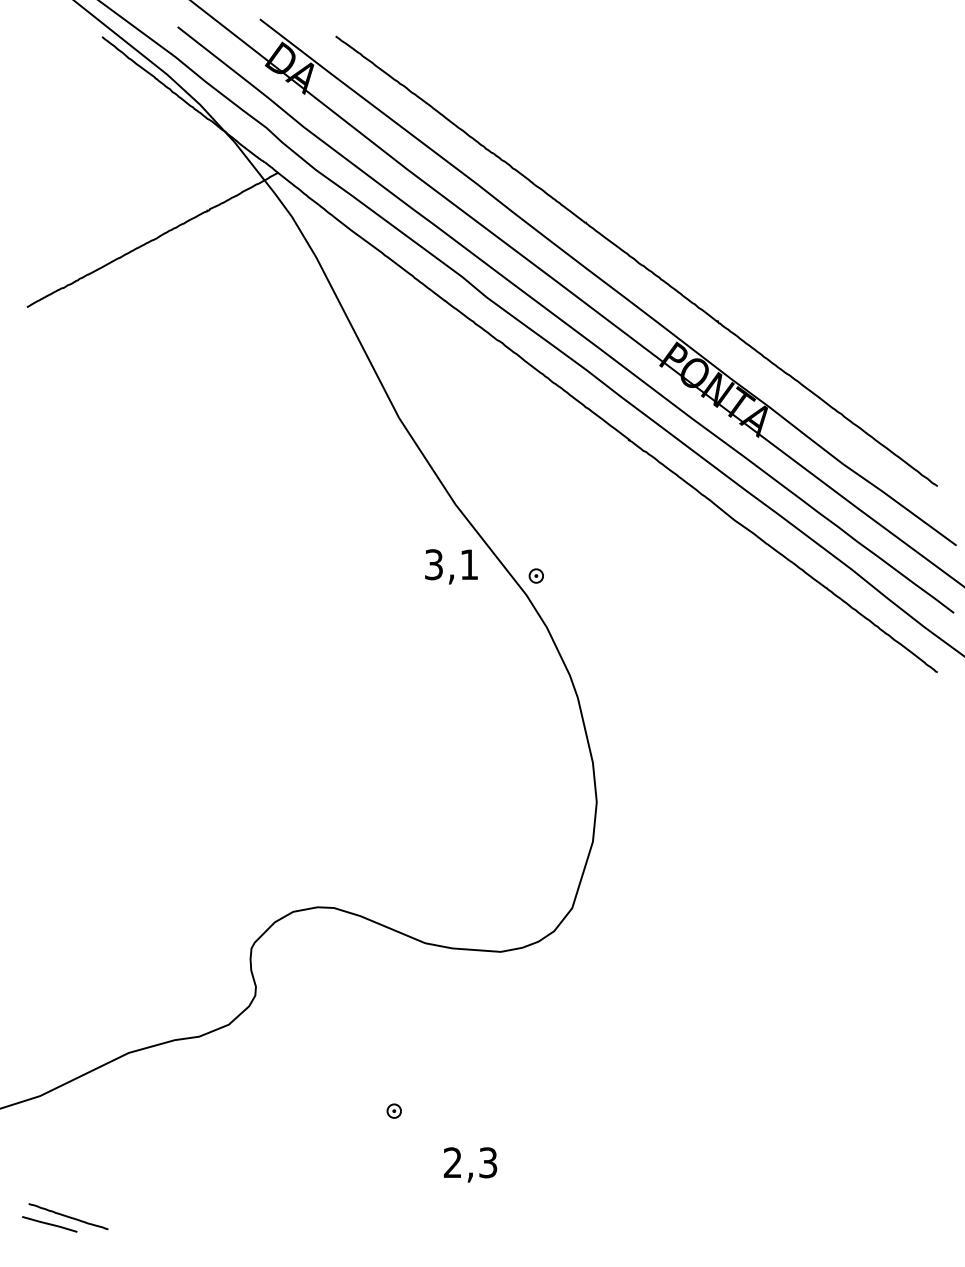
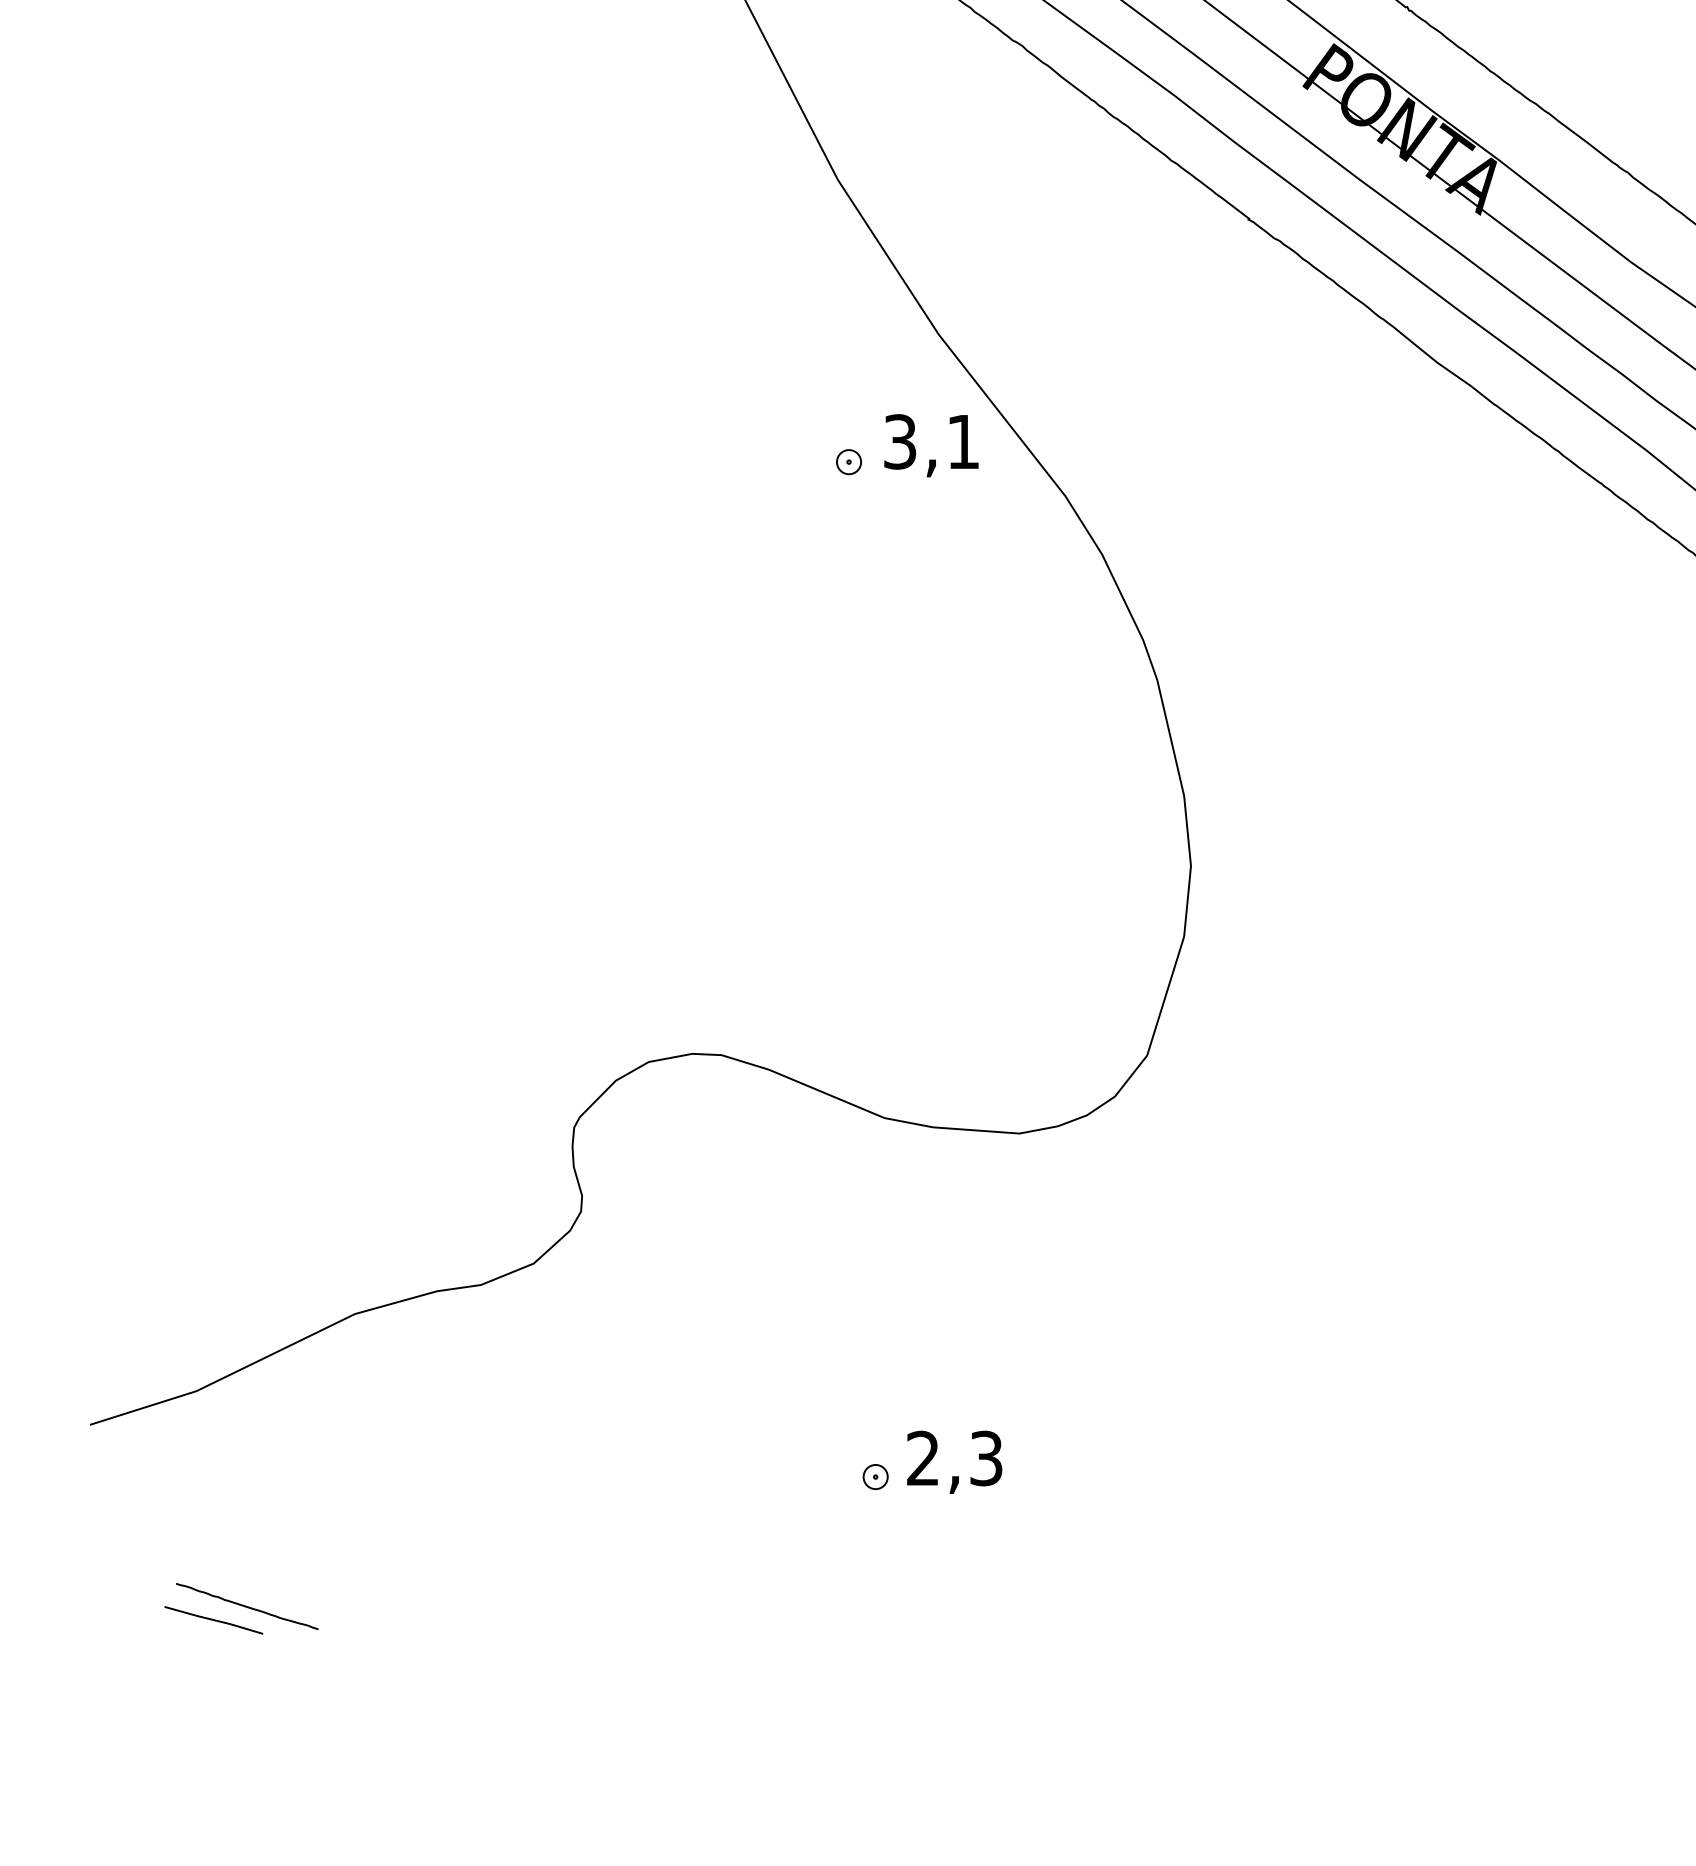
part: (535, 575) -> (847, 461), moved
part: (393, 1110) -> (874, 1475), moved
text: (470, 1164) -> (954, 1461), moved

